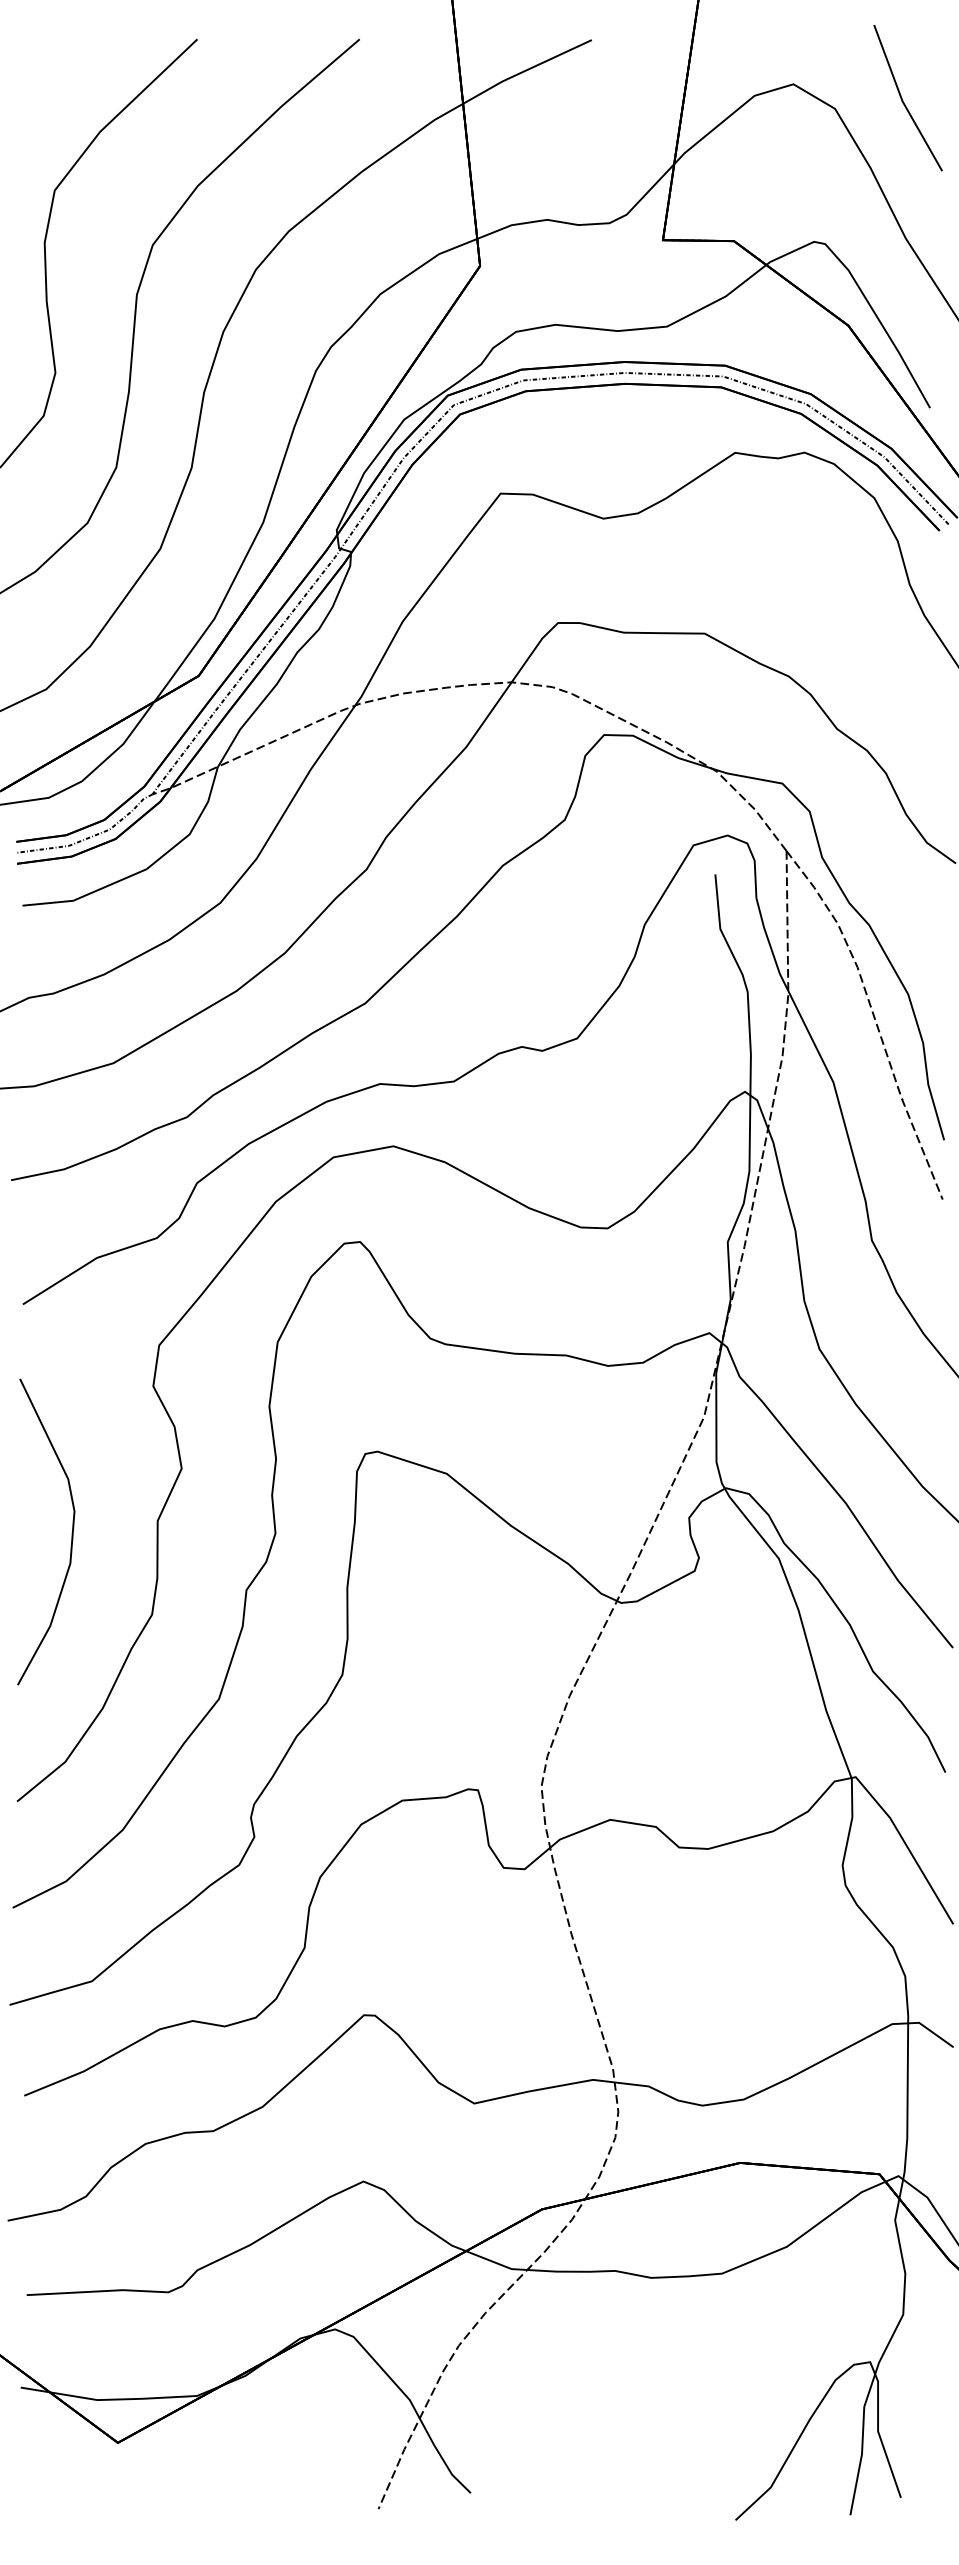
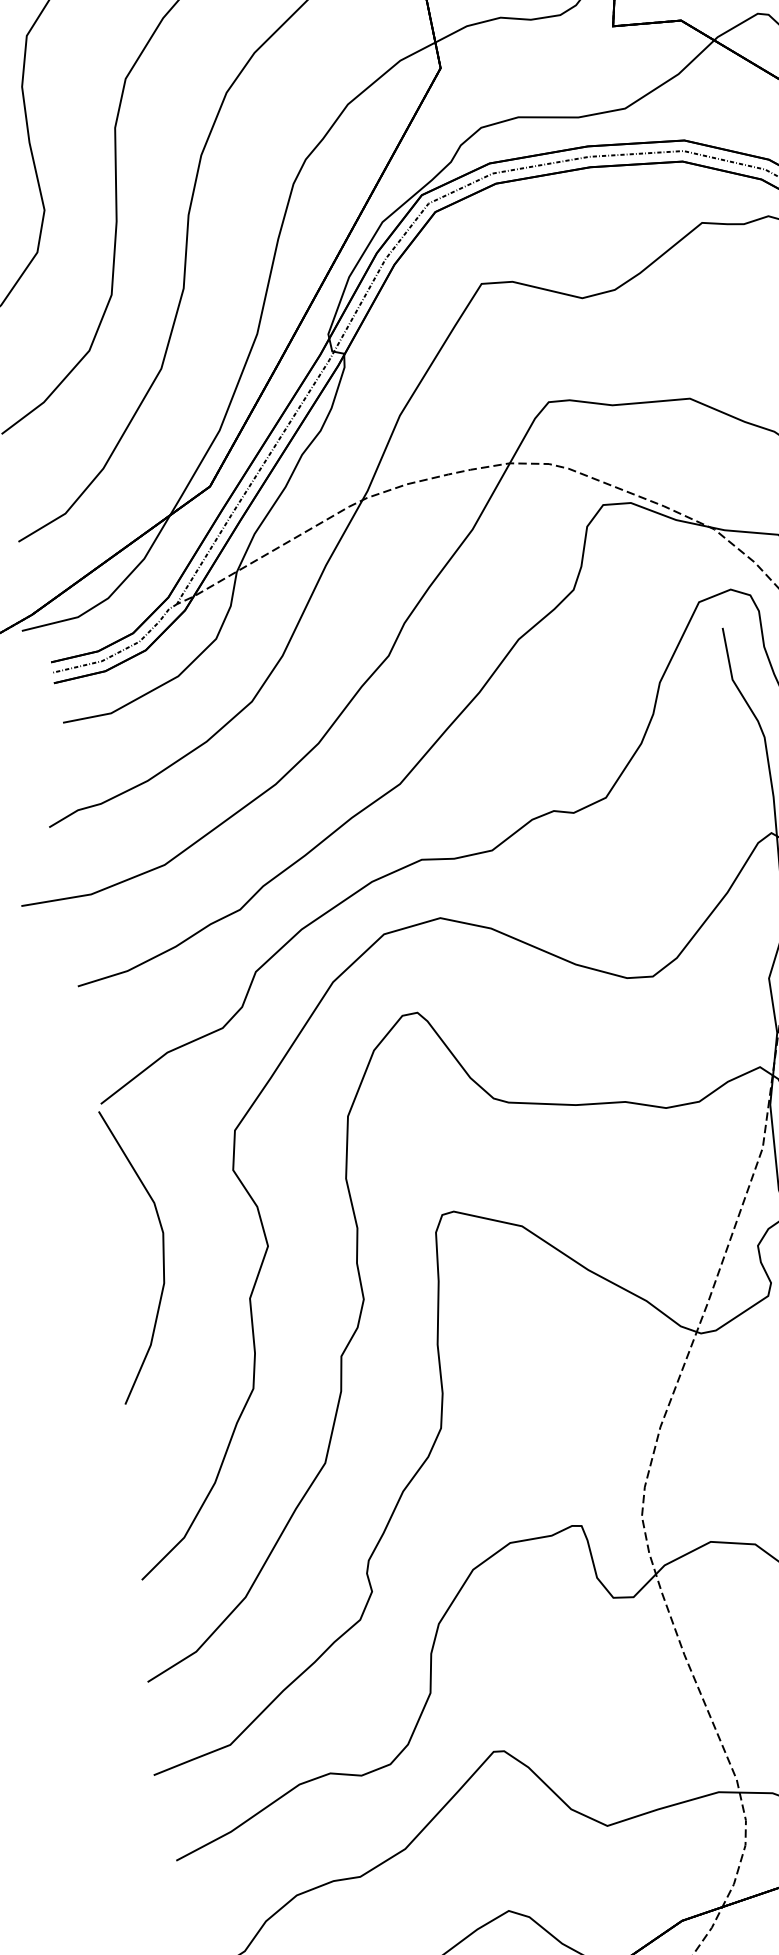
curve: (71, 1533) -> (162, 1254), moved

